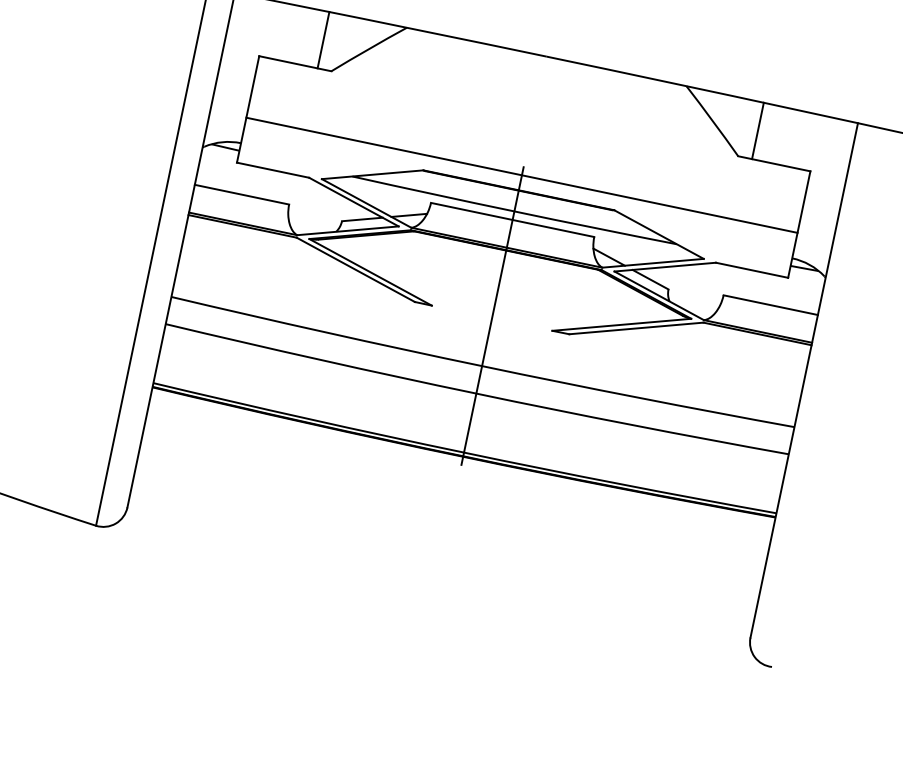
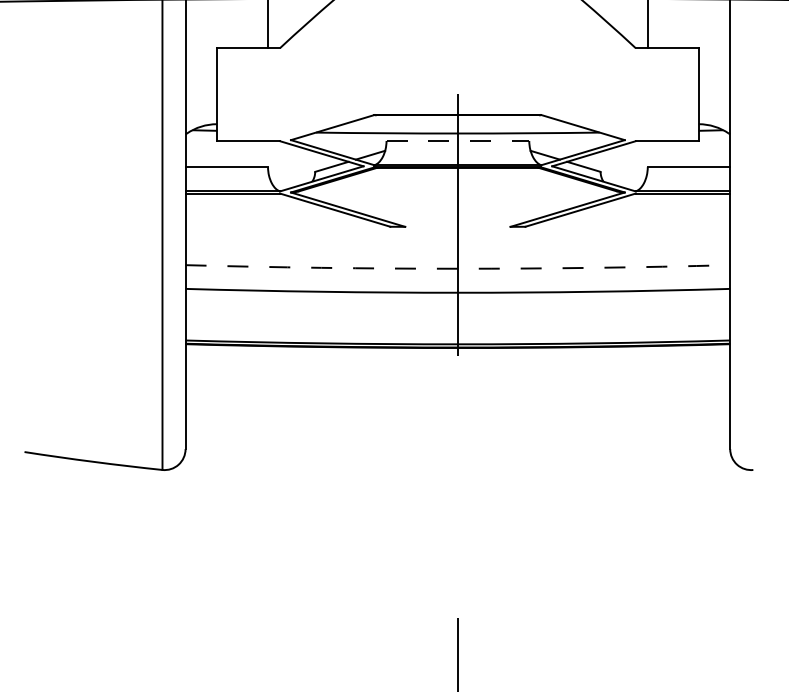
line: (521, 174) -> (457, 101), removed
line: (513, 219) -> (458, 140), solid -> dashed
arc: (481, 365) -> (457, 268), solid -> dashed

